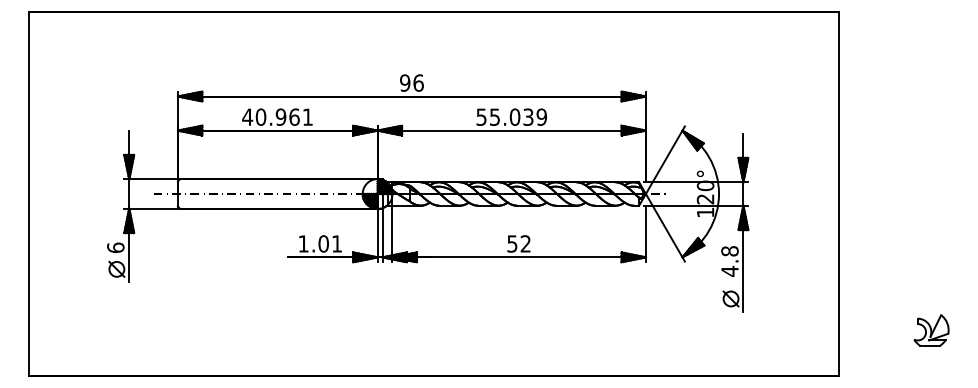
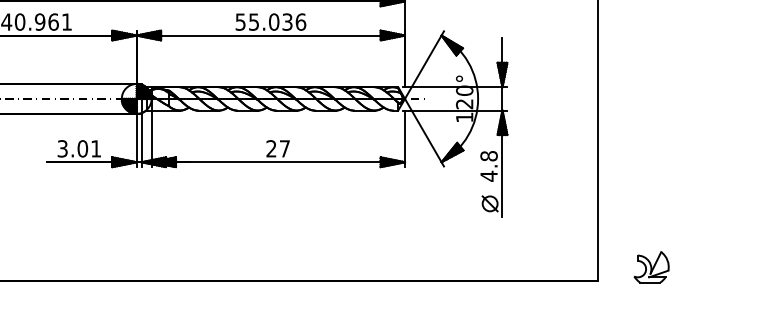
text: (541, 116) -> (300, 21), 55.039 -> 55.036
text: (303, 243) -> (62, 148), 1.01 -> 3.01
text: (518, 243) -> (277, 148), 52 -> 27
part: (931, 330) -> (651, 267), moved

